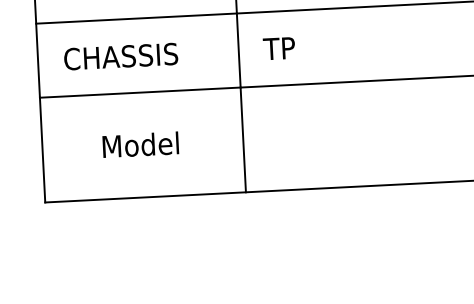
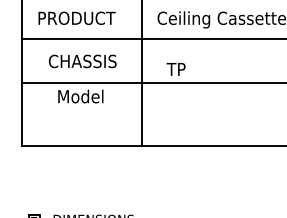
text: (278, 48) -> (175, 69), moved
text: (120, 56) -> (82, 61), moved
text: (140, 144) -> (80, 96), moved

